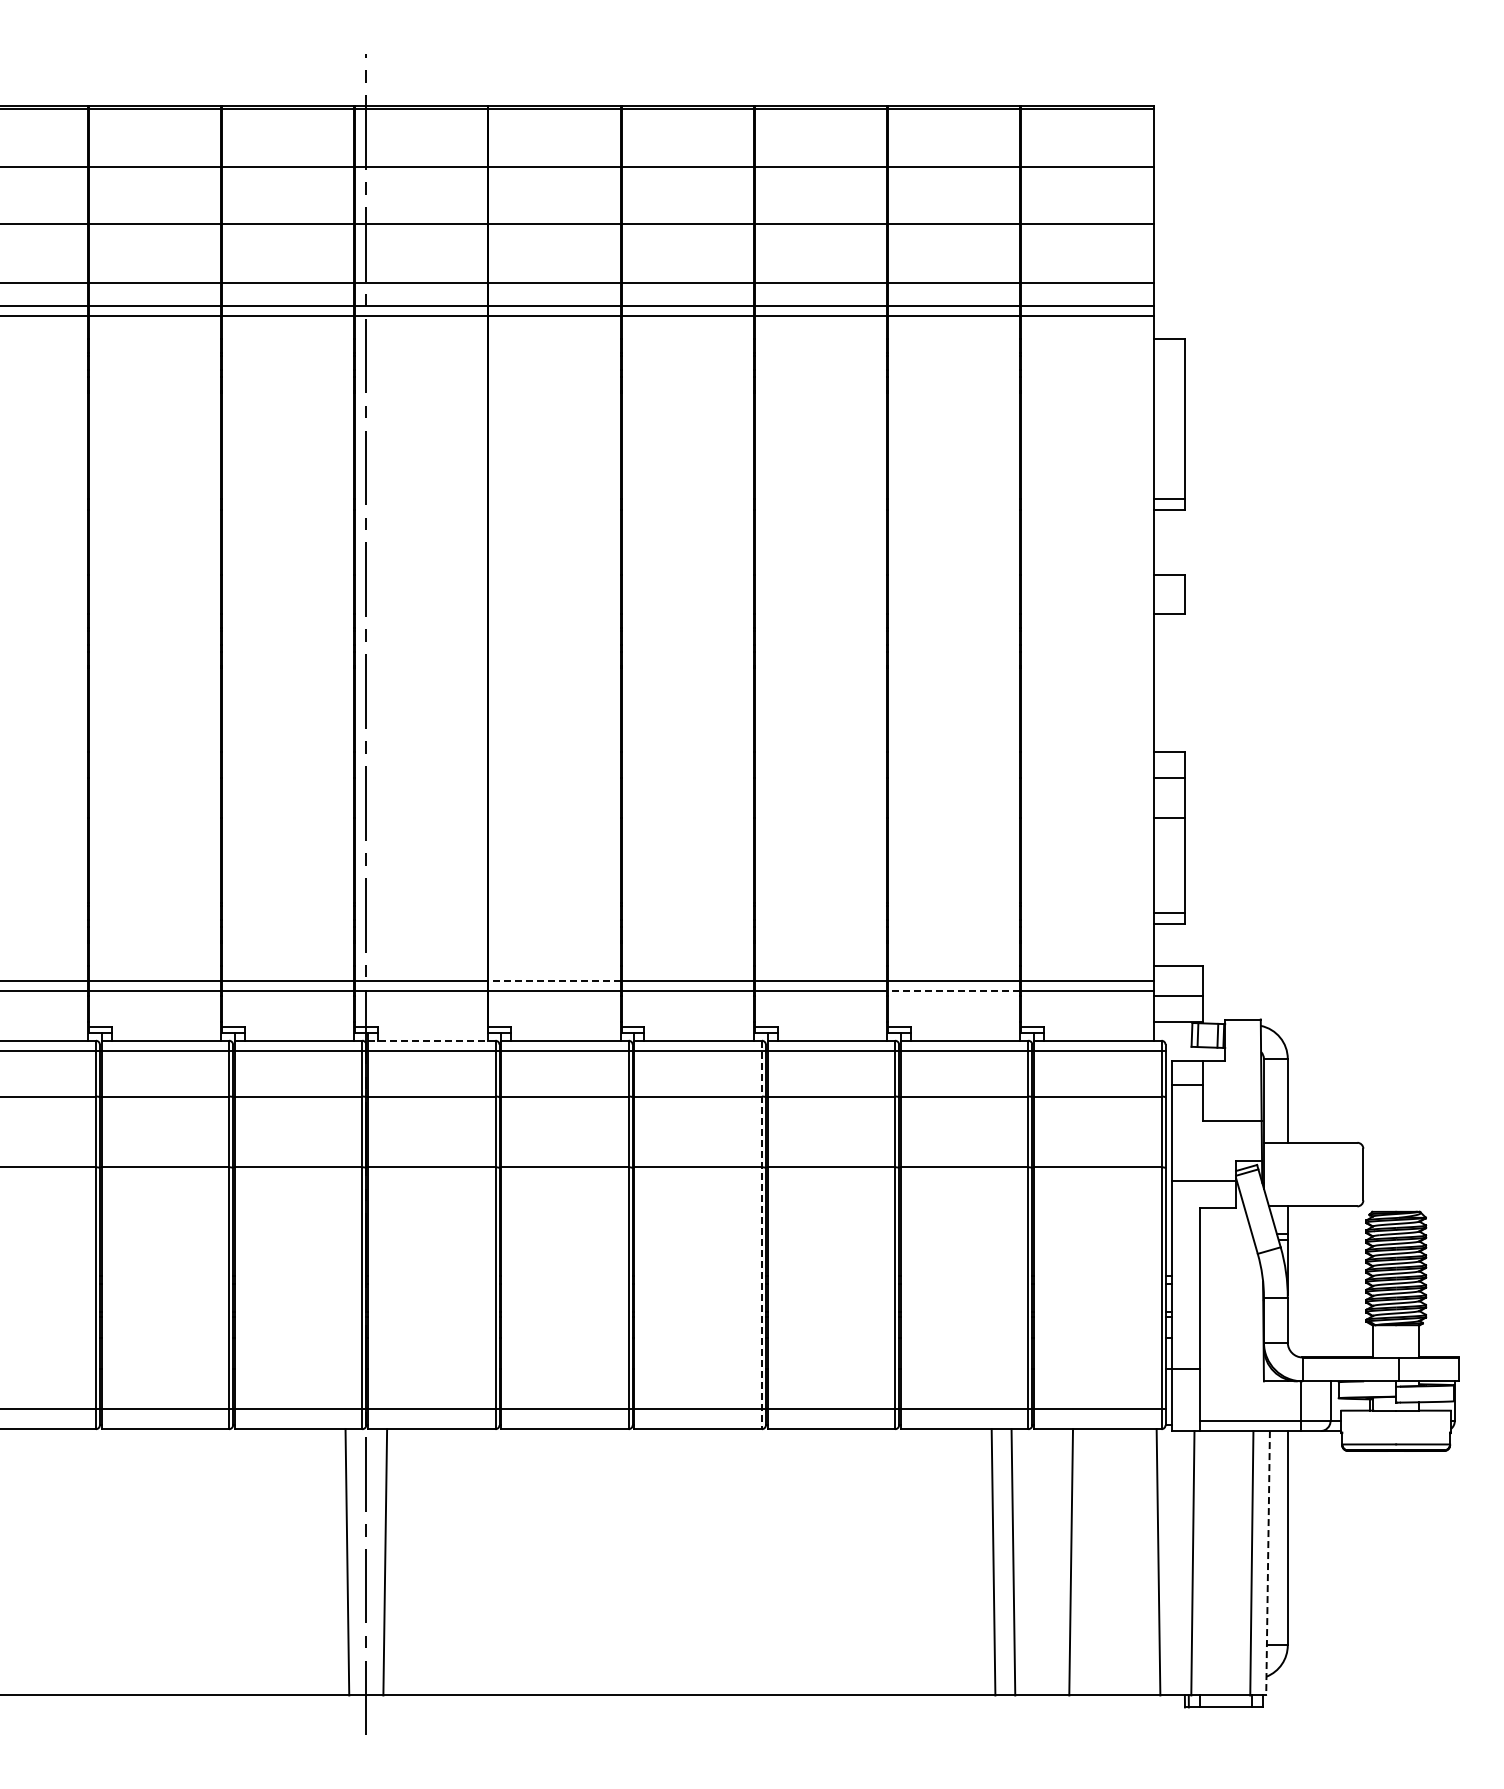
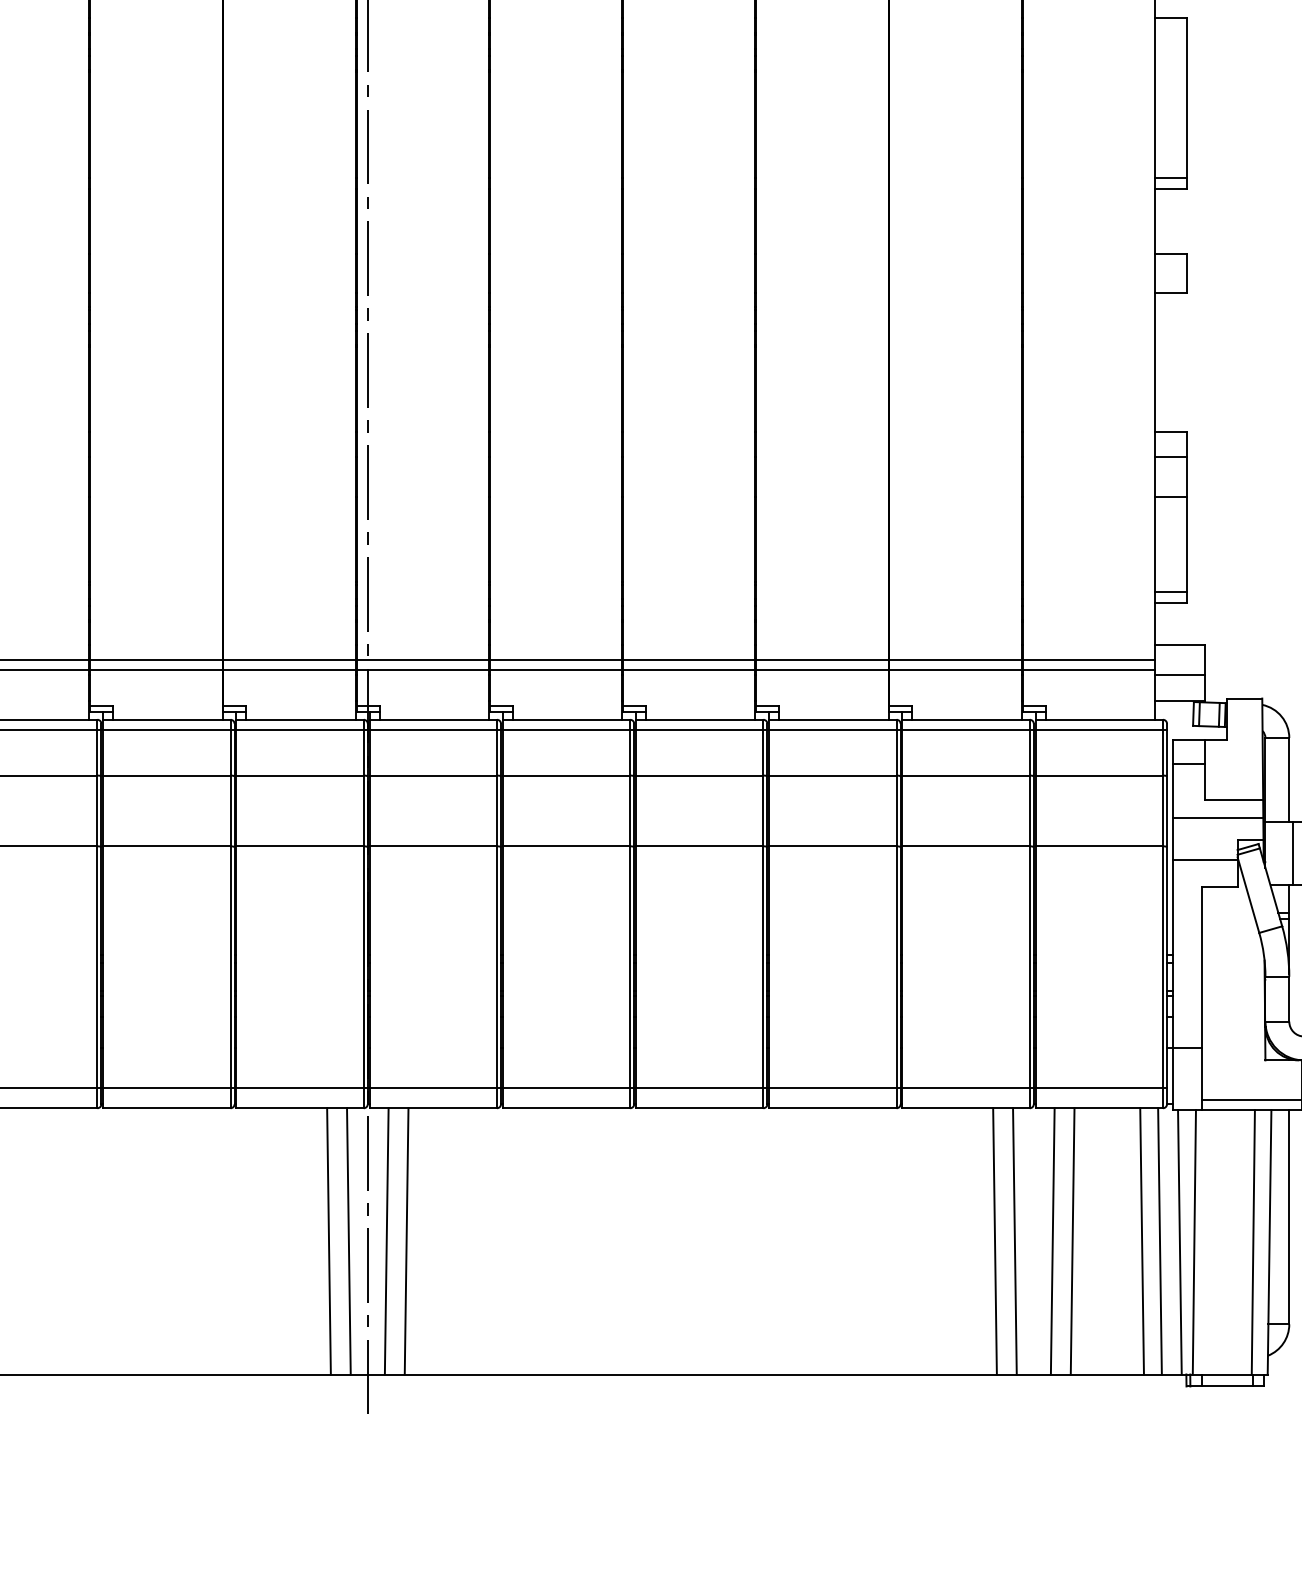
line: (554, 980) -> (555, 659), dashed -> solid
line: (953, 990) -> (954, 669), dashed -> solid
line: (431, 1040) -> (432, 719), dashed -> solid
line: (1216, 1138) -> (1217, 817), added
line: (1291, 1174) -> (1292, 853), added
line: (761, 1235) -> (762, 914), dashed -> solid
line: (327, 1562) -> (328, 1241), added
line: (404, 1562) -> (405, 1241), added
line: (1051, 1562) -> (1052, 1241), added
line: (1140, 1562) -> (1141, 1241), added
line: (1178, 1563) -> (1179, 1242), added
line: (1268, 1563) -> (1269, 1242), dashed -> solid

